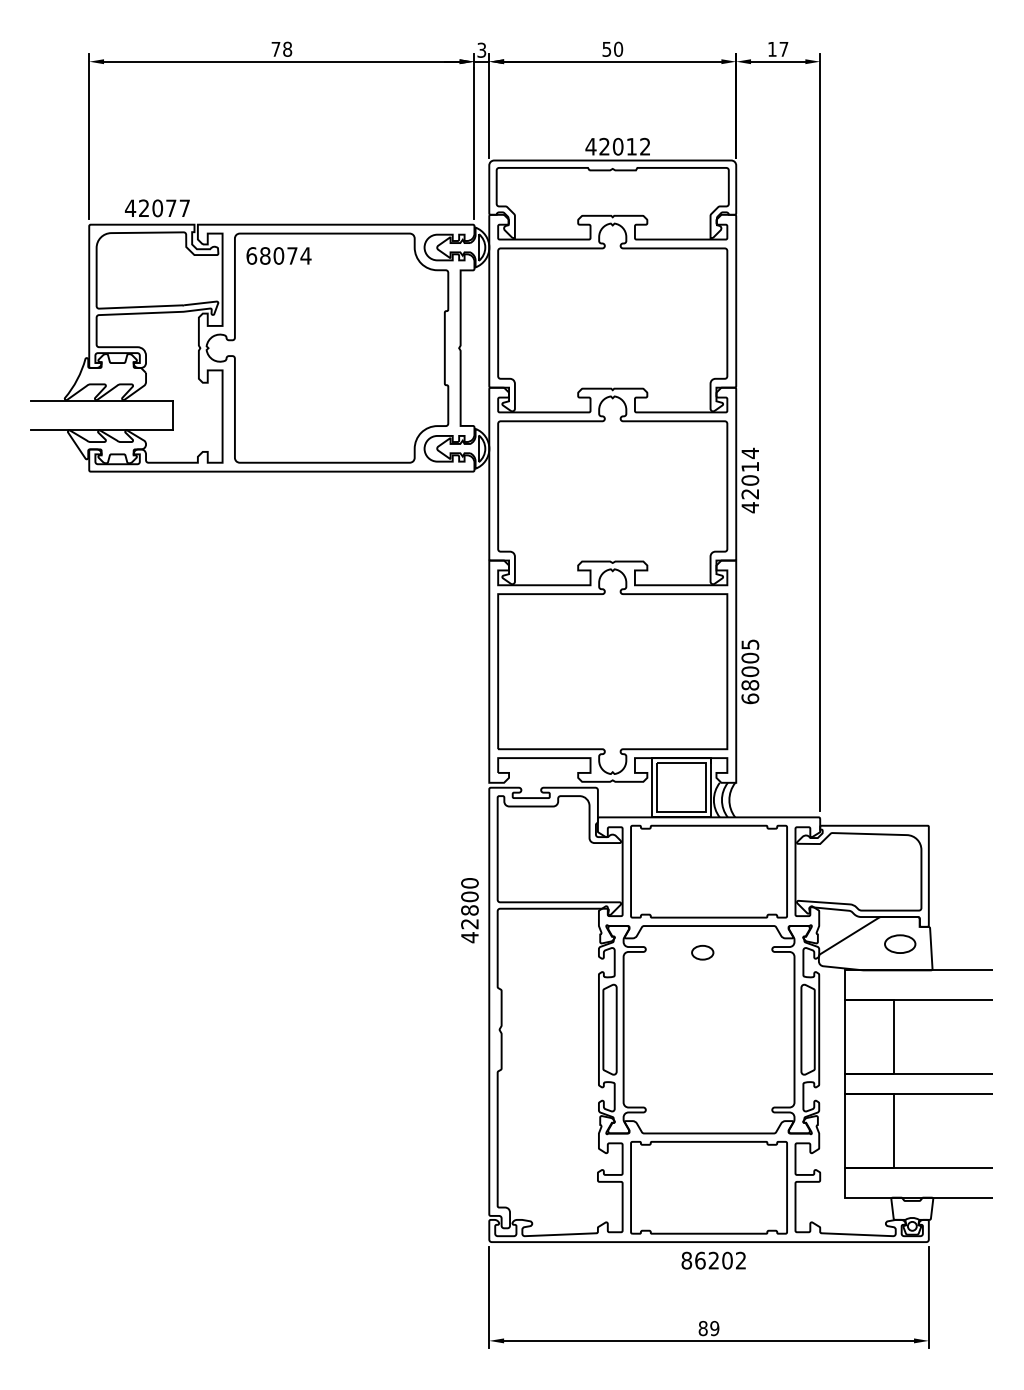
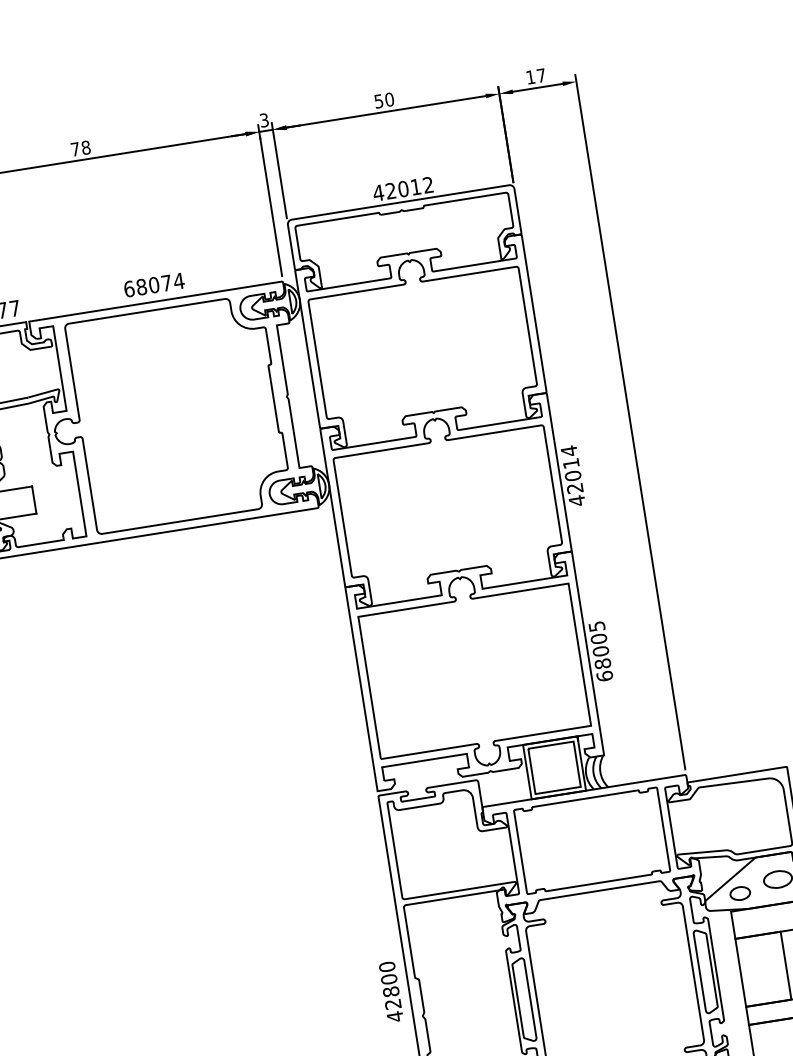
text: (278, 255) -> (153, 284), moved
text: (469, 910) -> (390, 991), moved
part: (702, 952) -> (740, 893), moved

